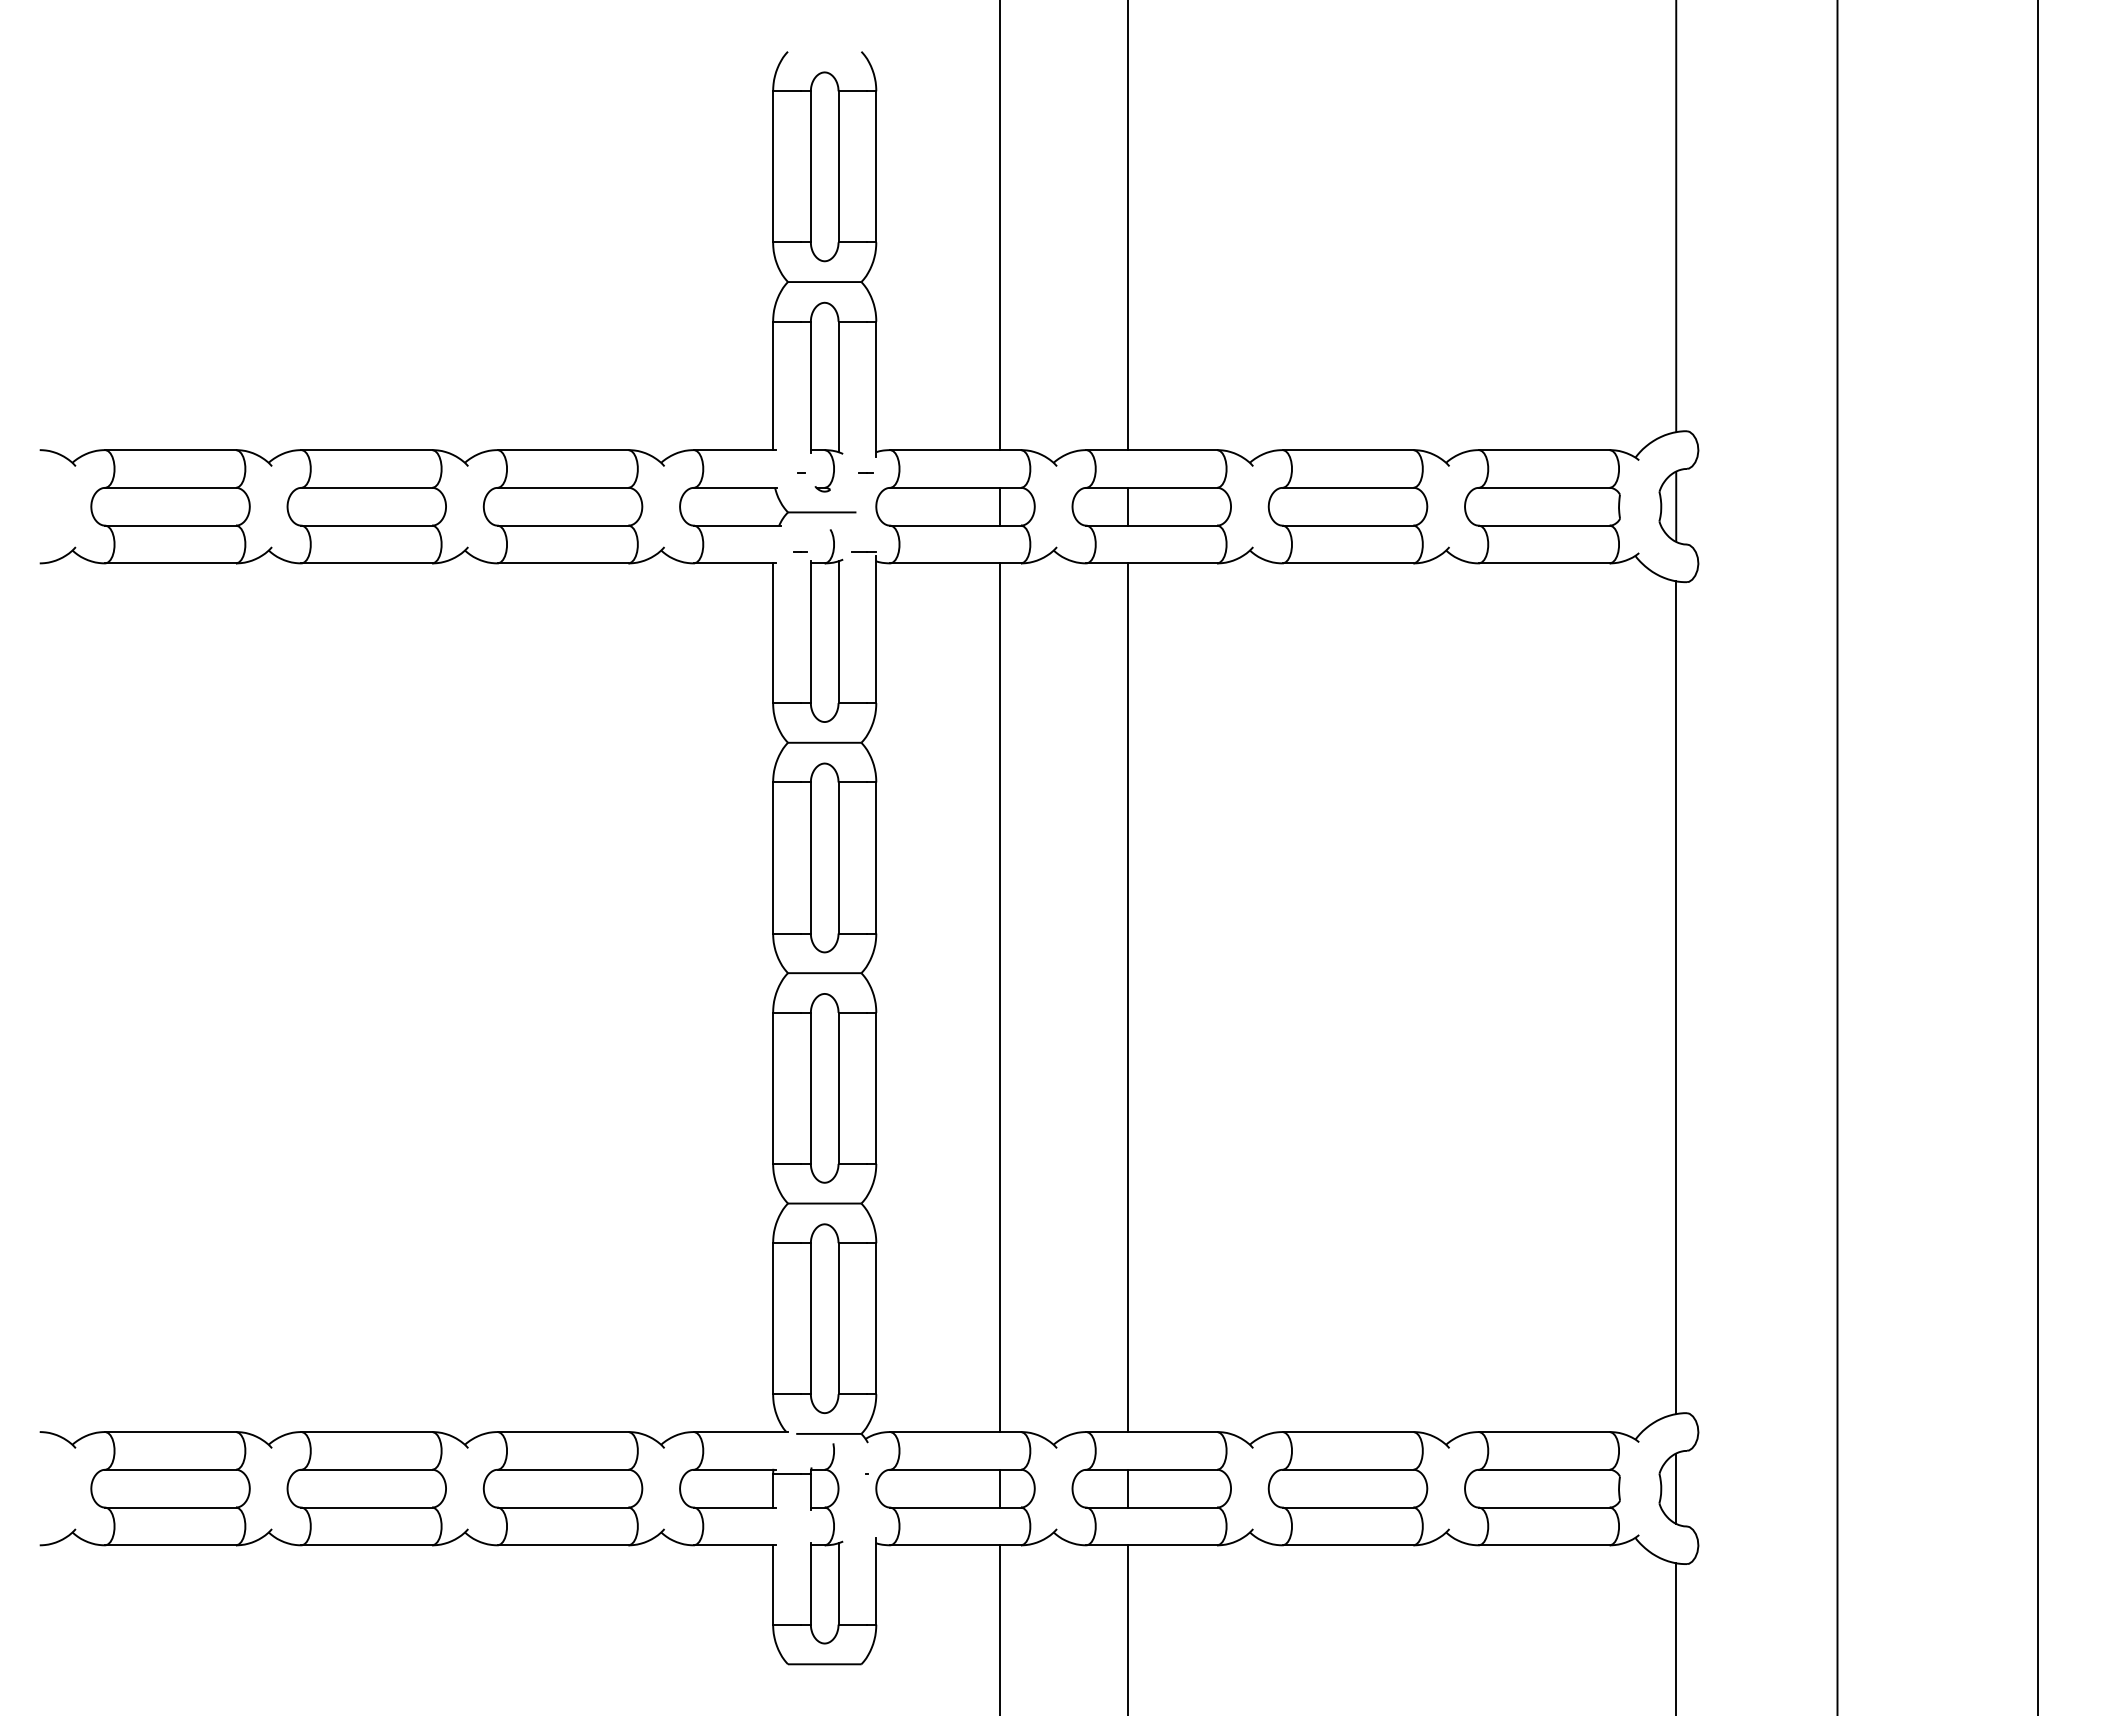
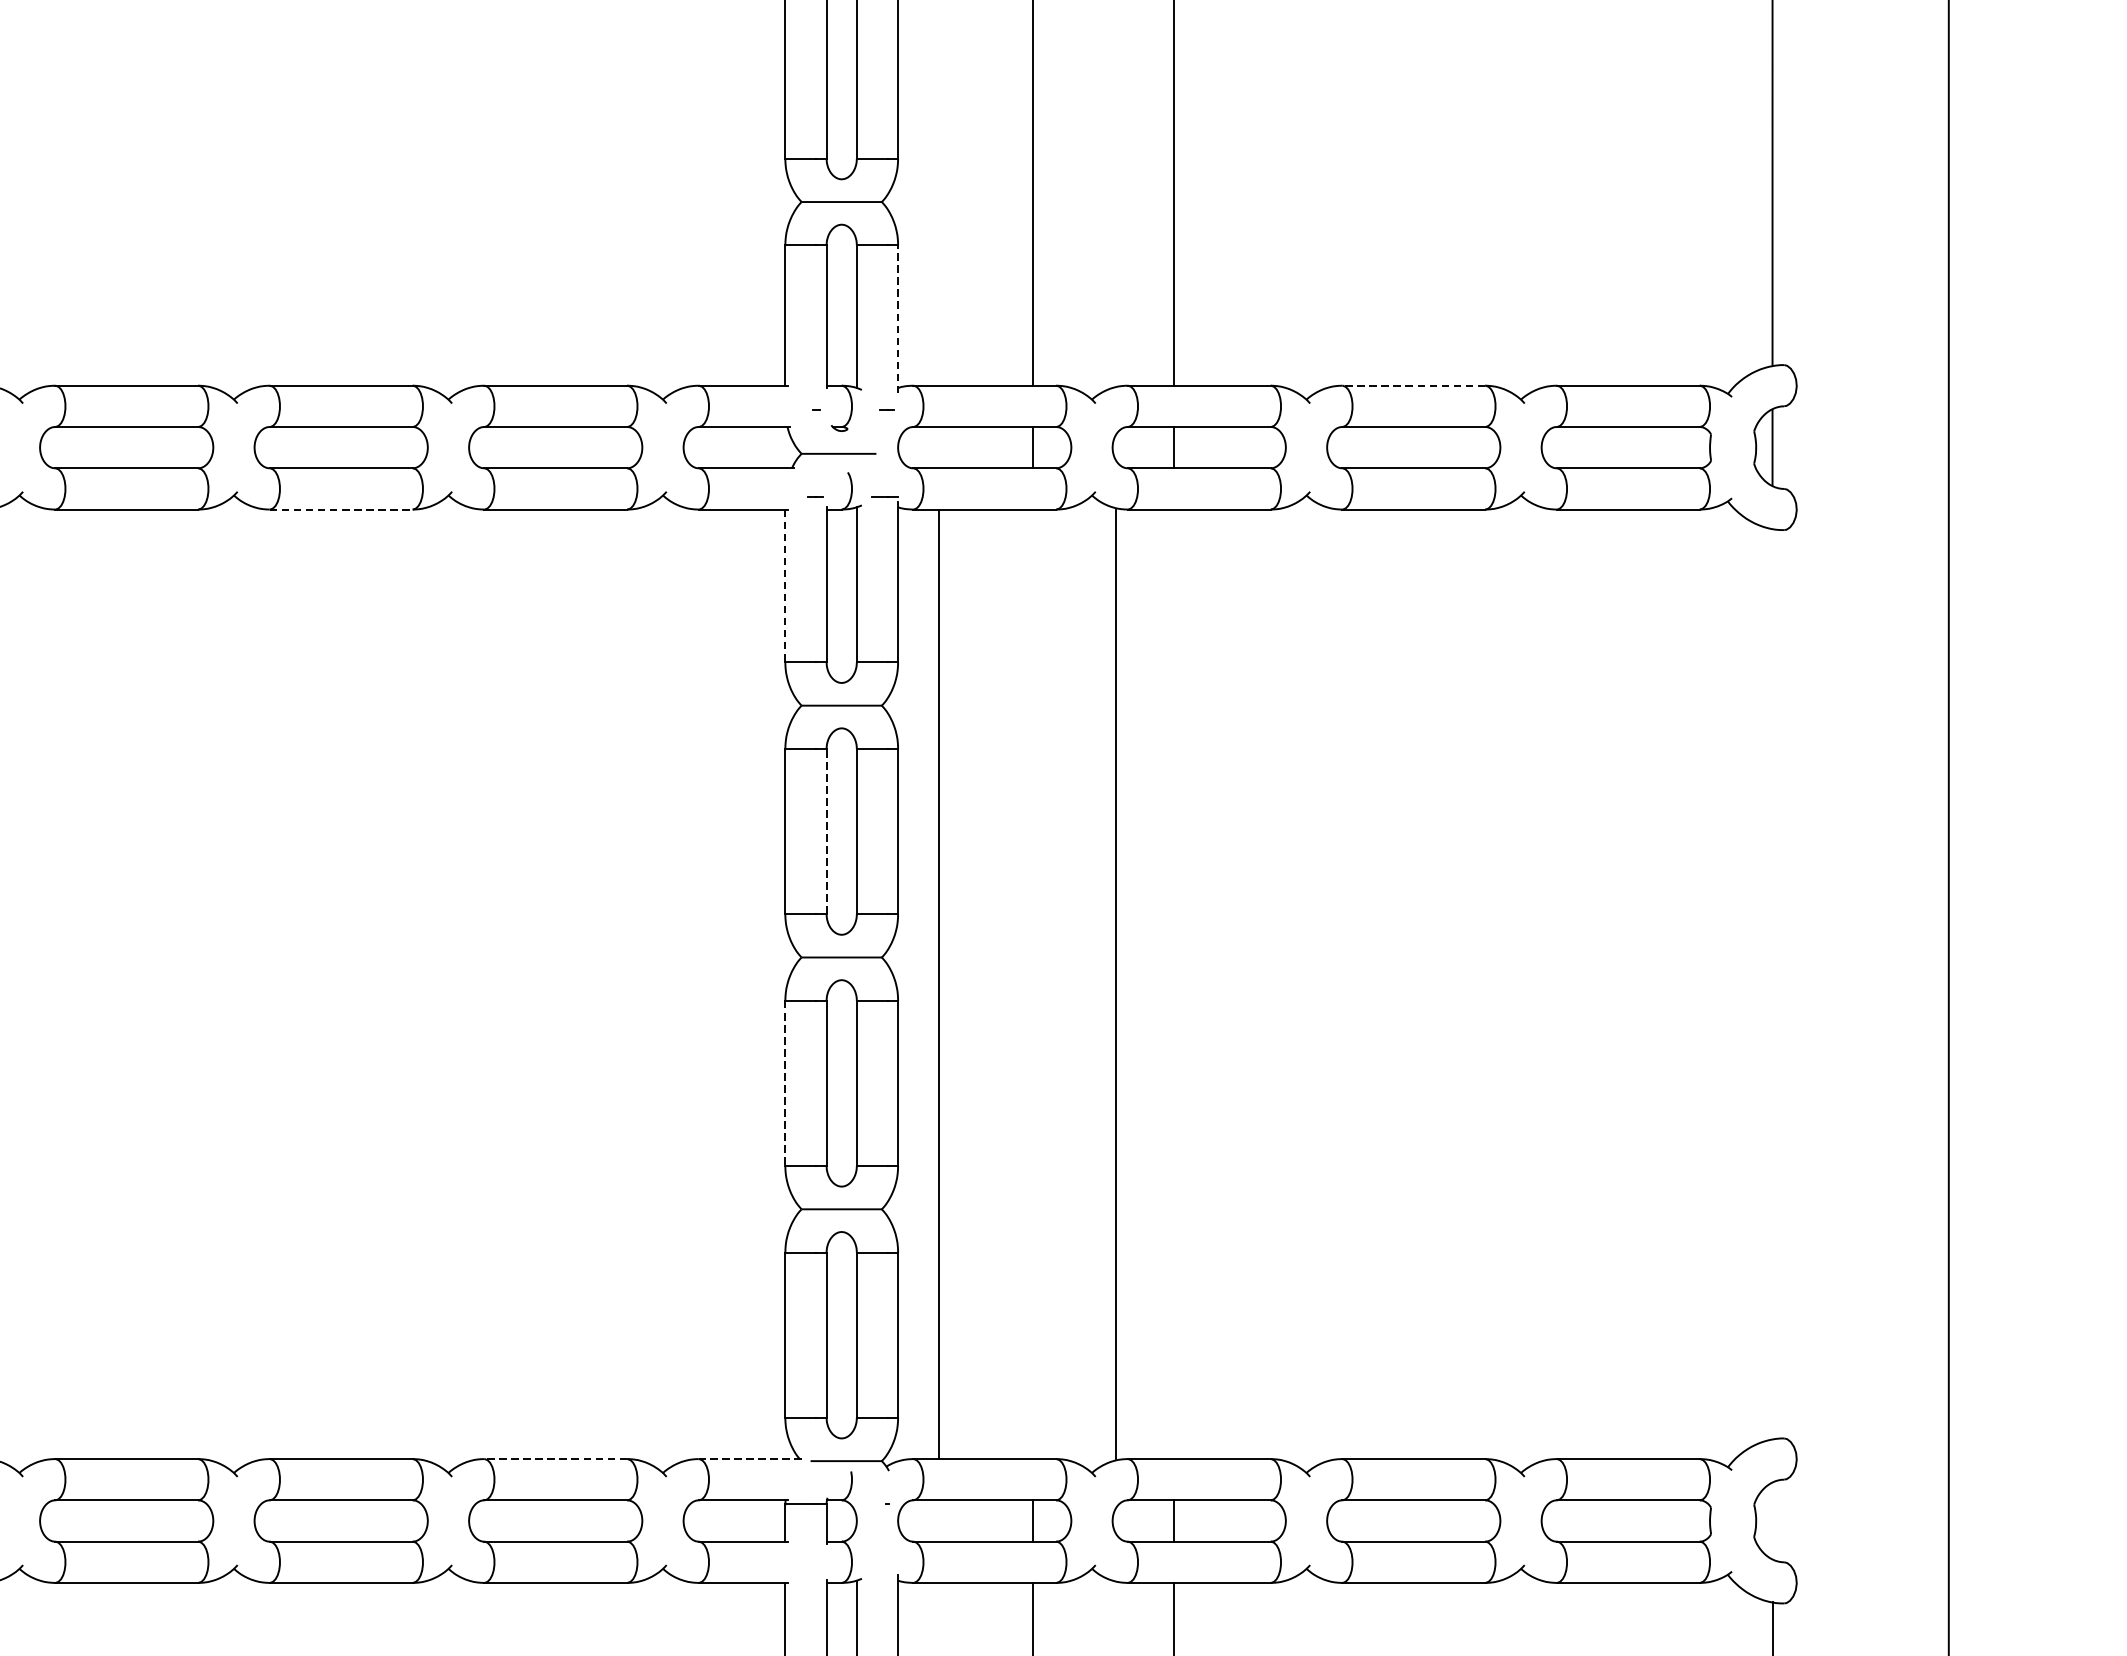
line: (876, 389) -> (898, 319), solid -> dashed
line: (1347, 450) -> (1413, 386), solid -> dashed
line: (367, 563) -> (341, 509), solid -> dashed
line: (773, 633) -> (785, 586), solid -> dashed
line: (810, 857) -> (826, 831), solid -> dashed
line: (999, 997) -> (938, 984), moved
line: (1128, 997) -> (1115, 984), moved
line: (1676, 997) -> (1772, 984), removed
line: (773, 1088) -> (785, 1083), solid -> dashed
line: (562, 1432) -> (555, 1459), solid -> dashed
line: (740, 1432) -> (749, 1459), solid -> dashed
line: (1676, 1488) -> (1772, 1520), removed

